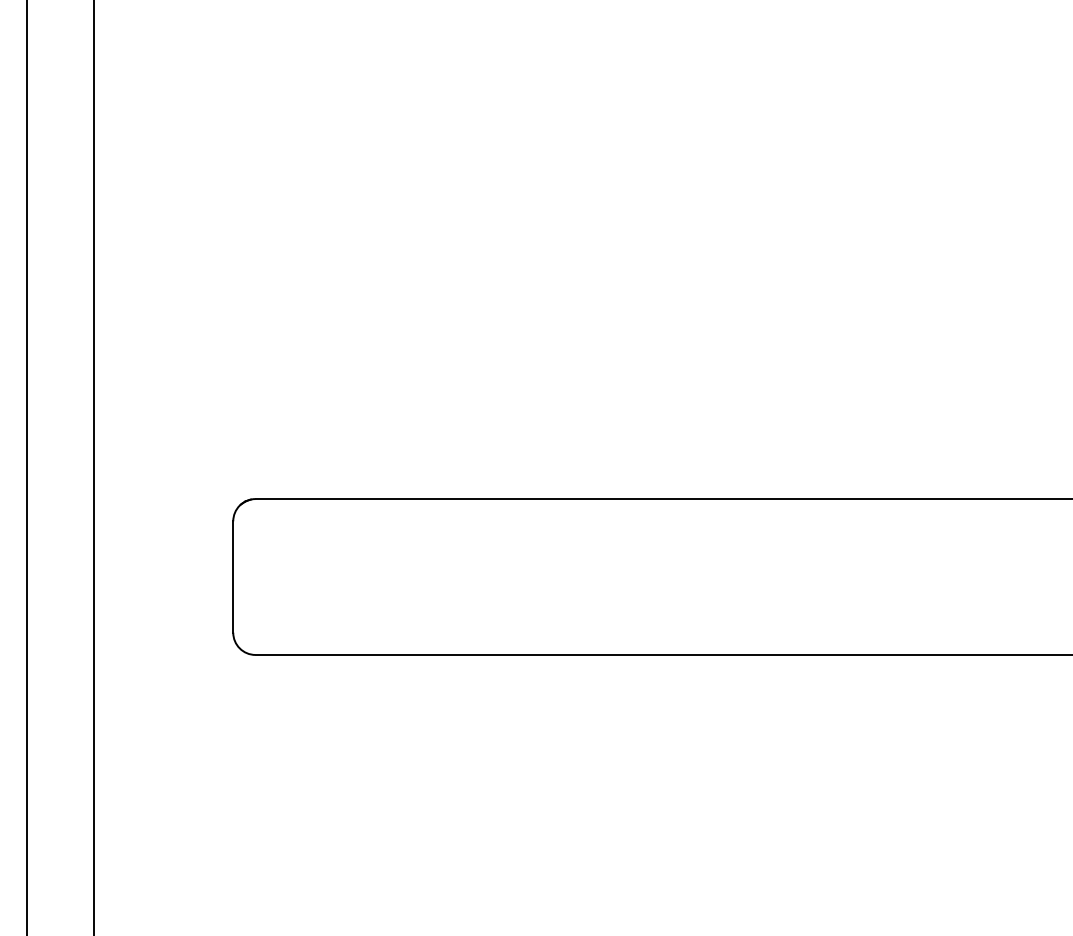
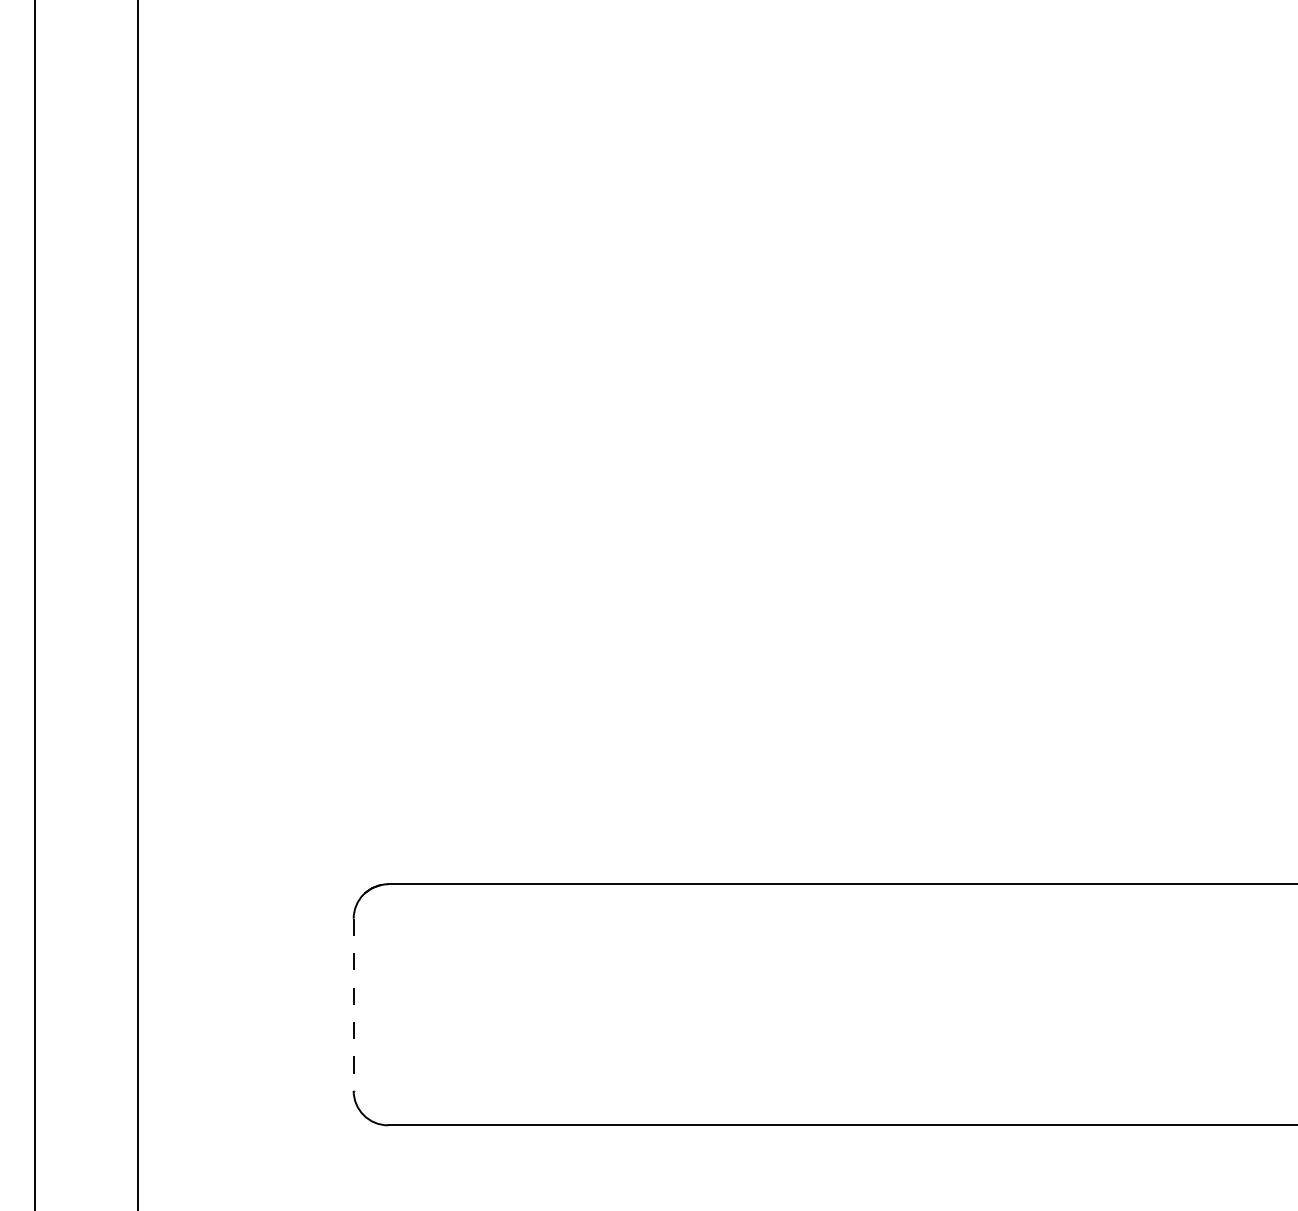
line: (233, 577) -> (354, 1005), solid -> dashed

